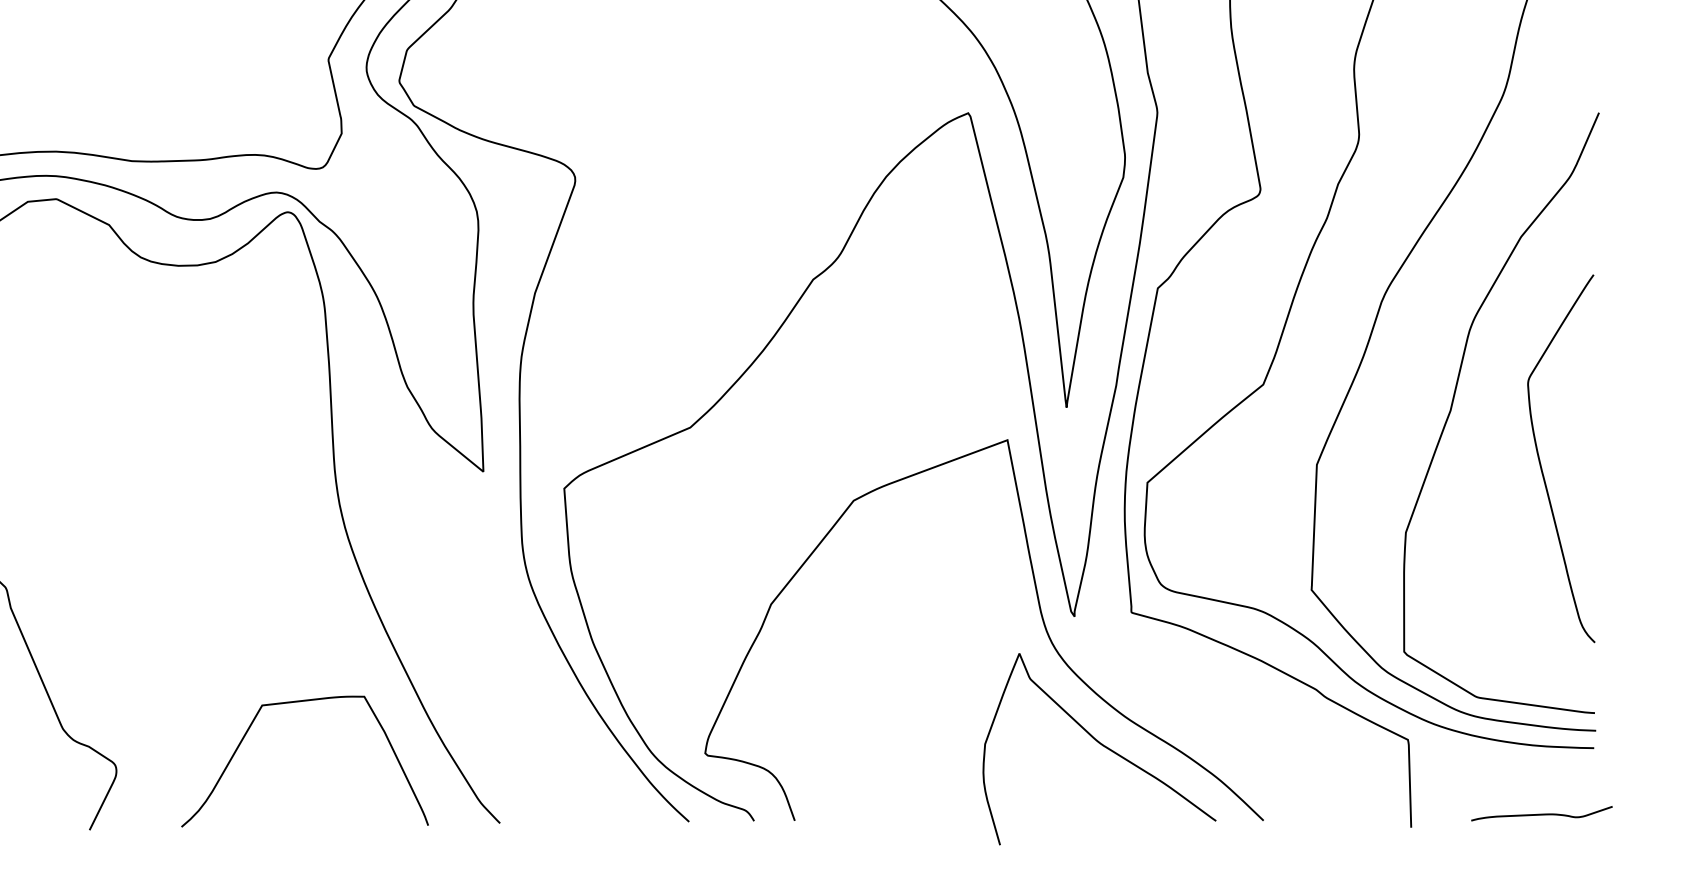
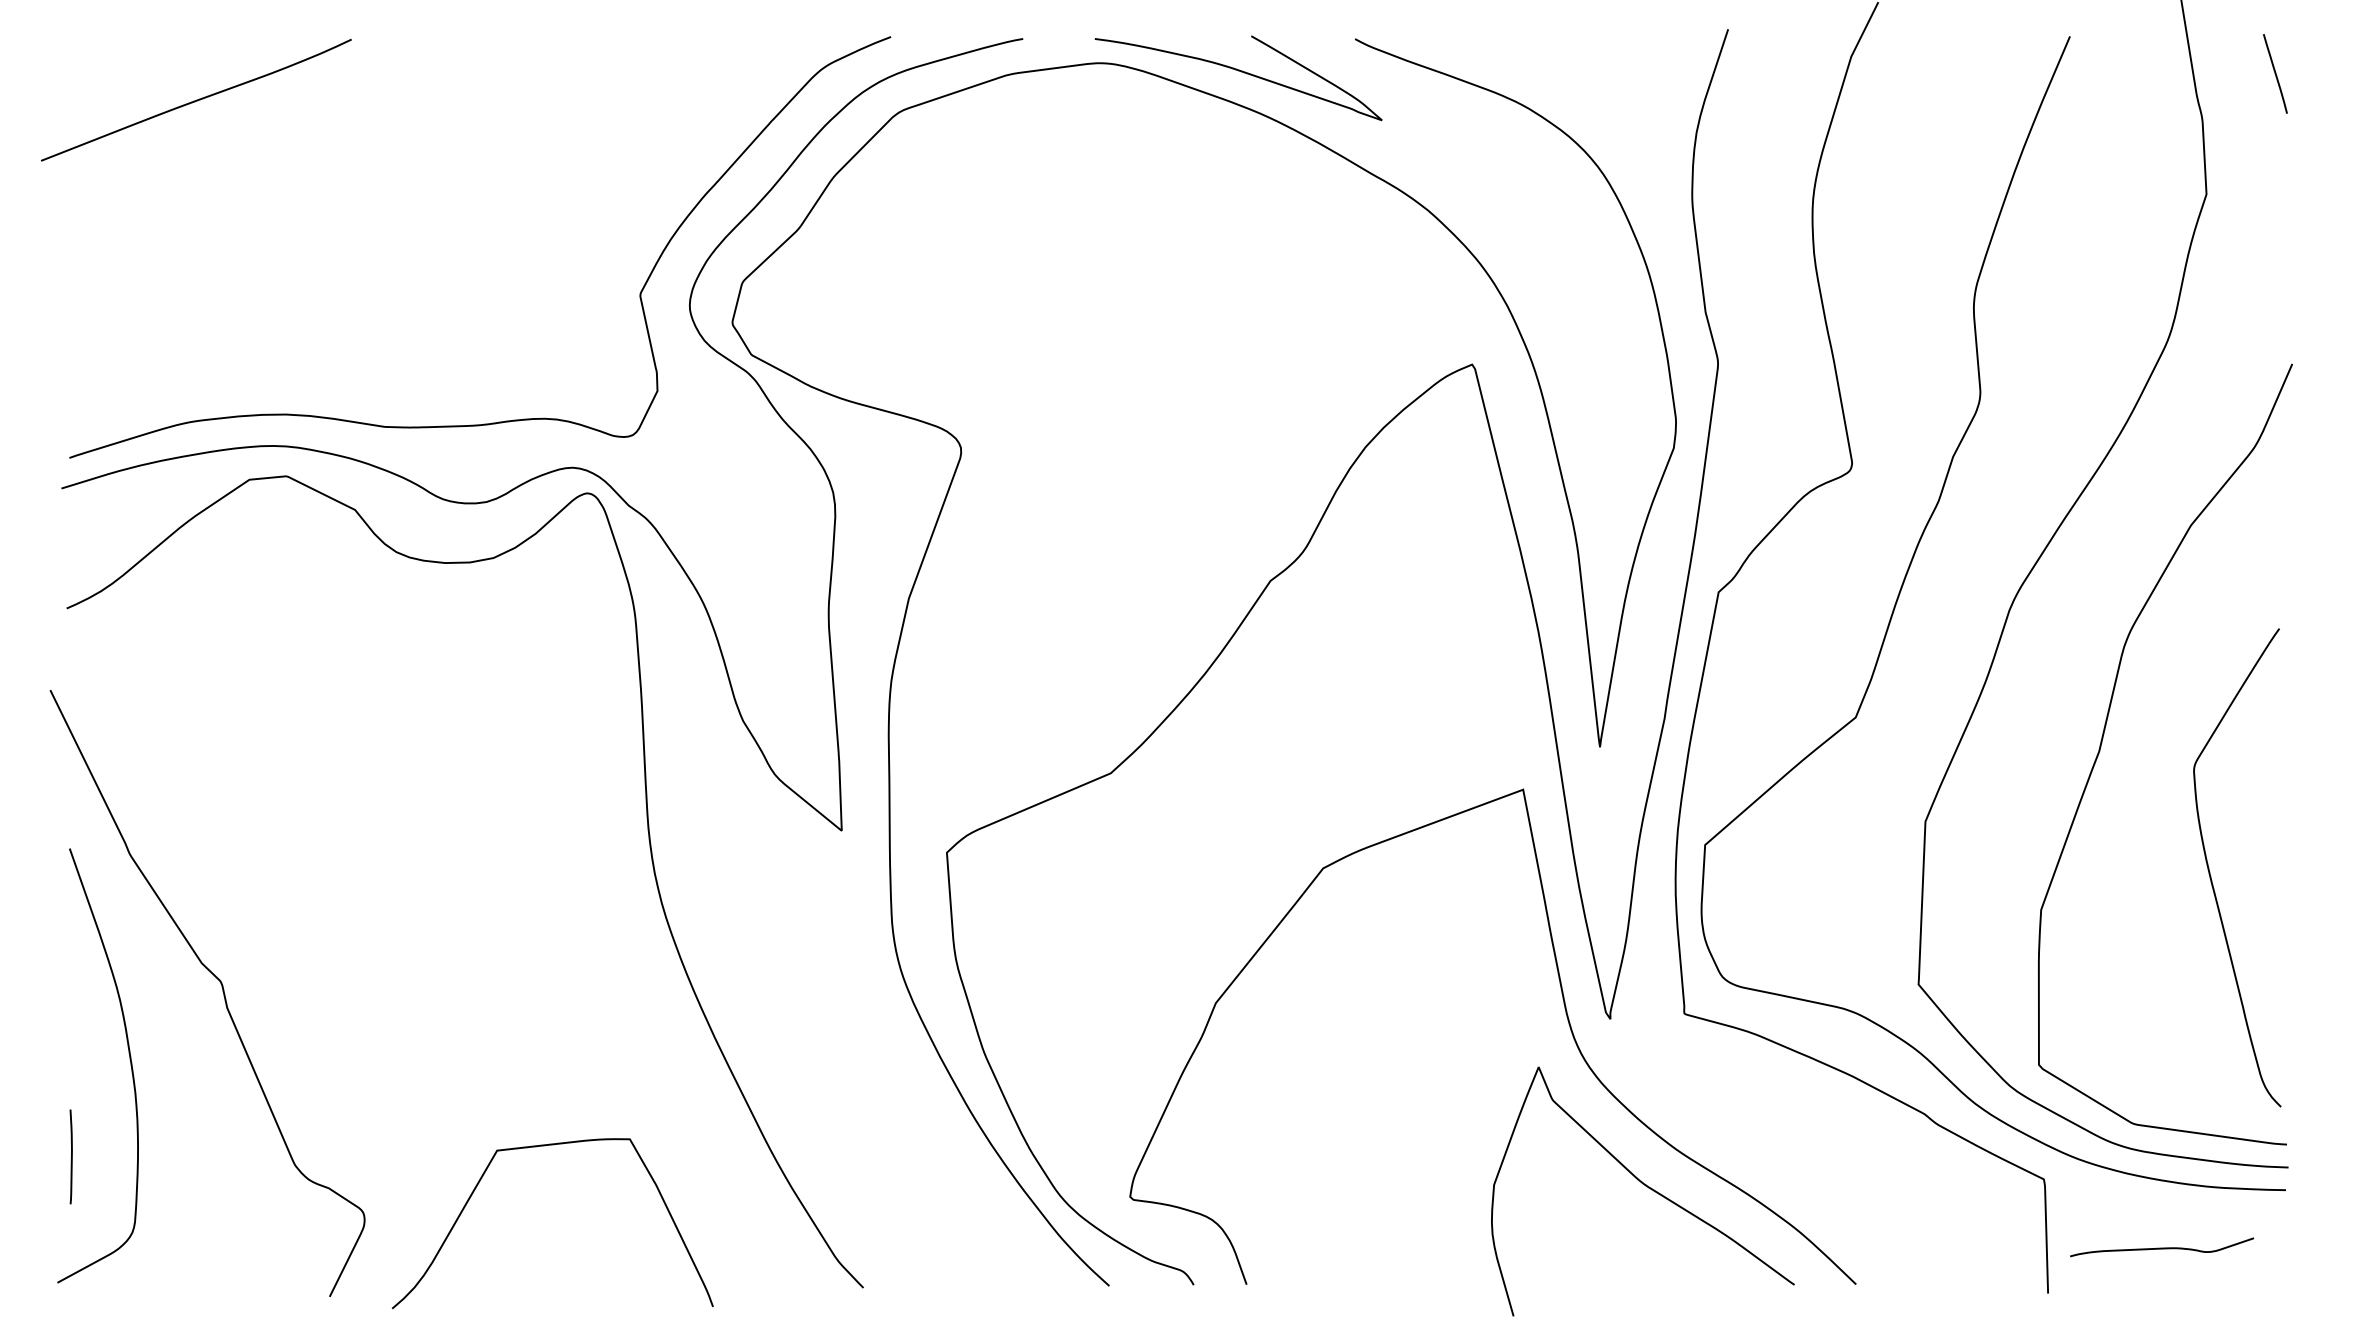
curve: (1540, 462) -> (2210, 872), moved
curve: (299, 702) -> (545, 1146), moved
curve: (1541, 813) -> (2161, 1247), moved

